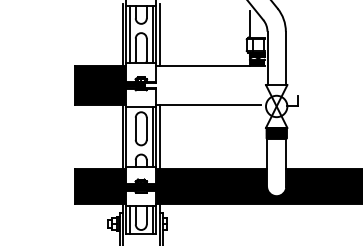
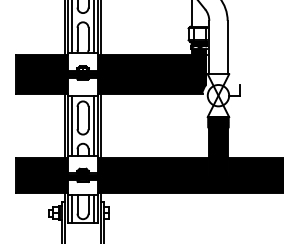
fill: (204, 84) -> (146, 73), added
line: (130, 136) -> (72, 125), added
fill: (276, 167) -> (218, 156), added

